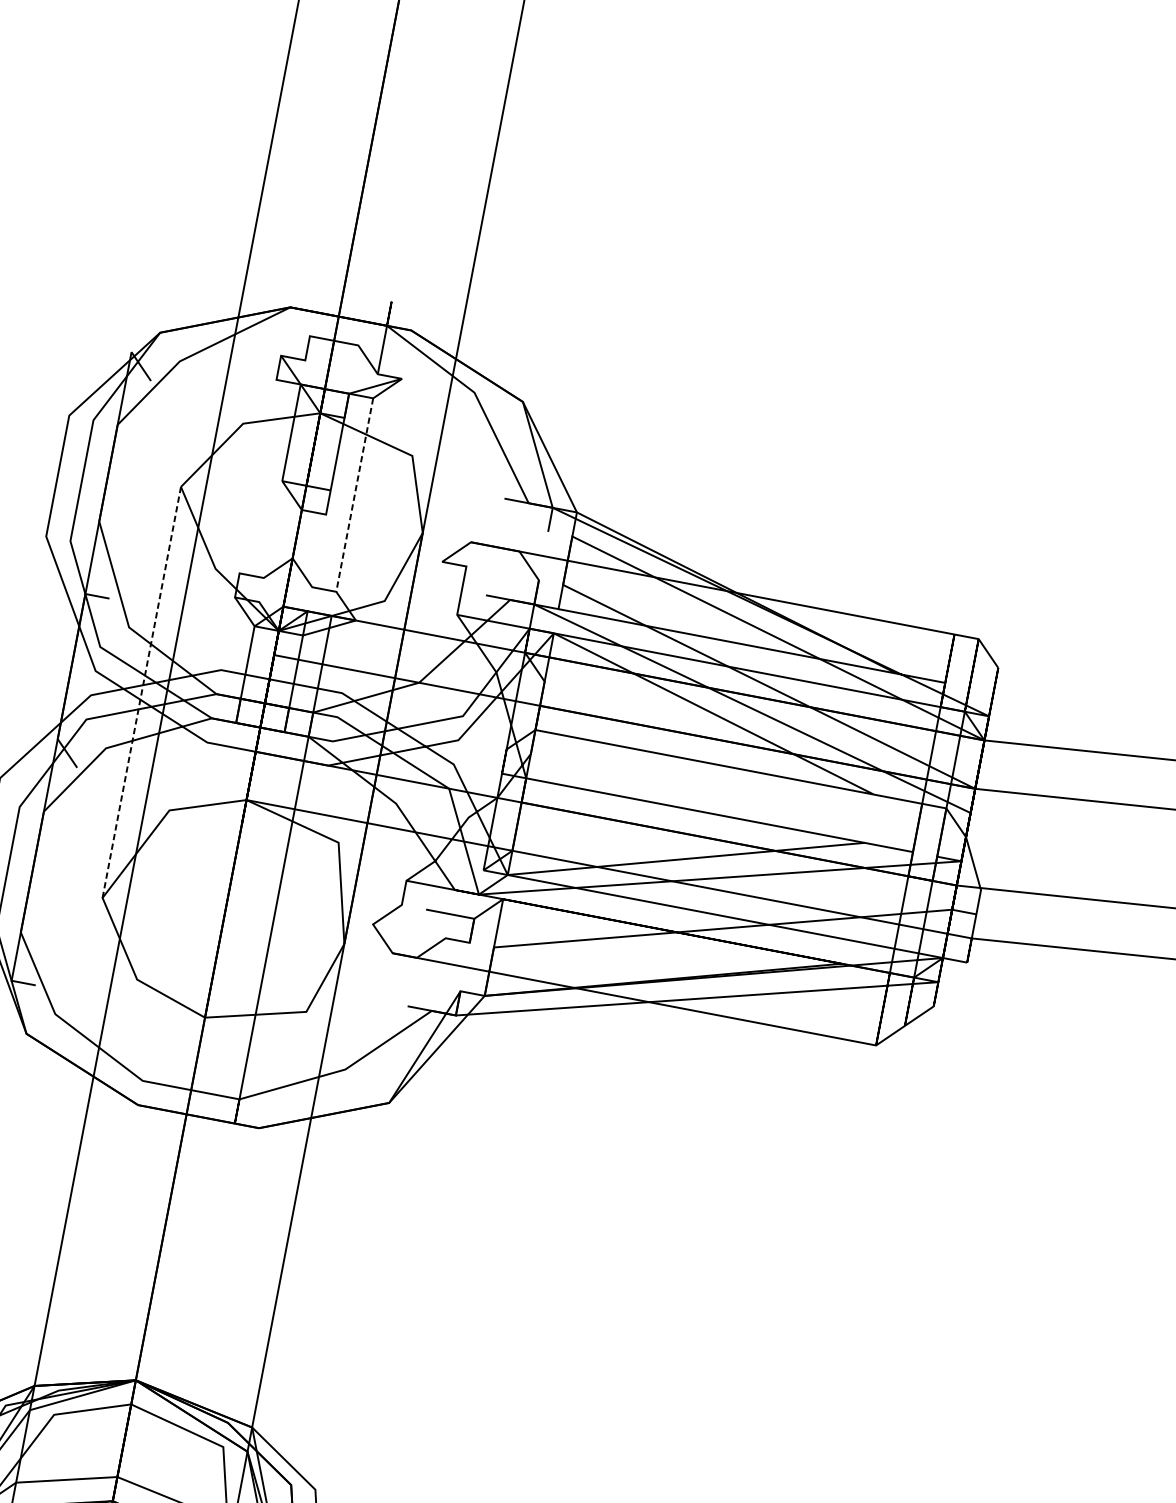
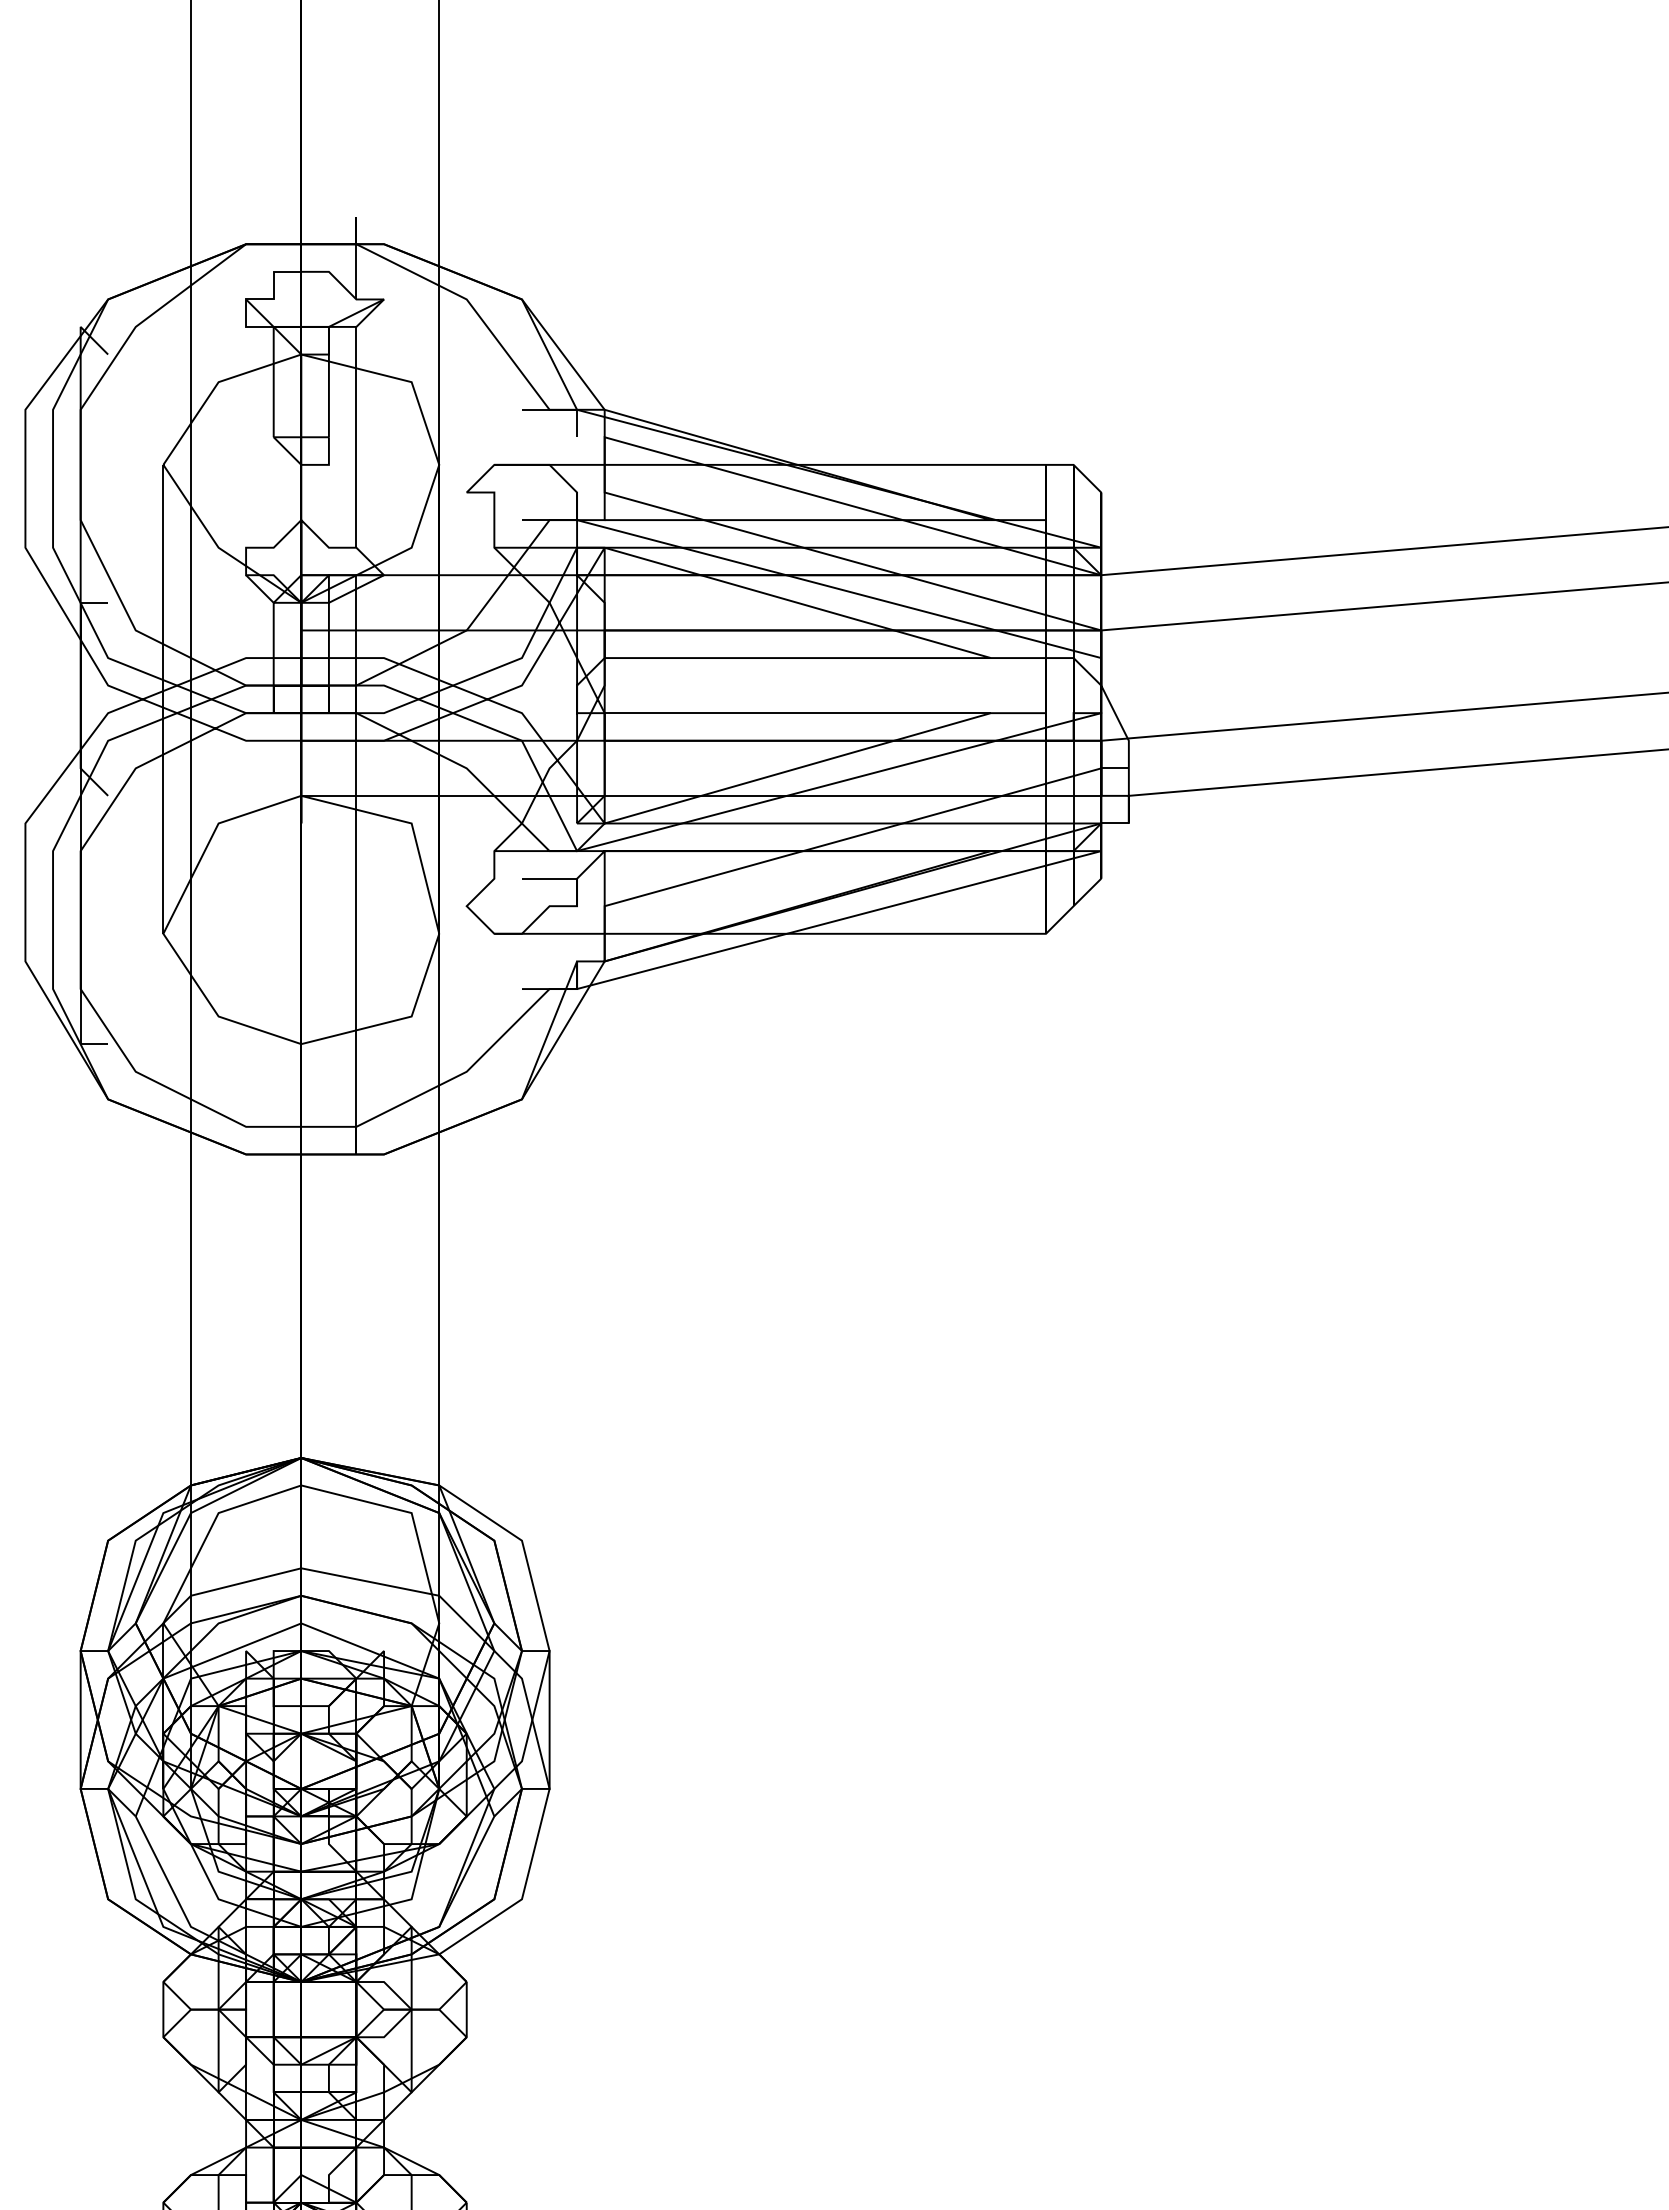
line: (354, 495) -> (356, 437), dashed -> solid
line: (141, 692) -> (163, 699), dashed -> solid

